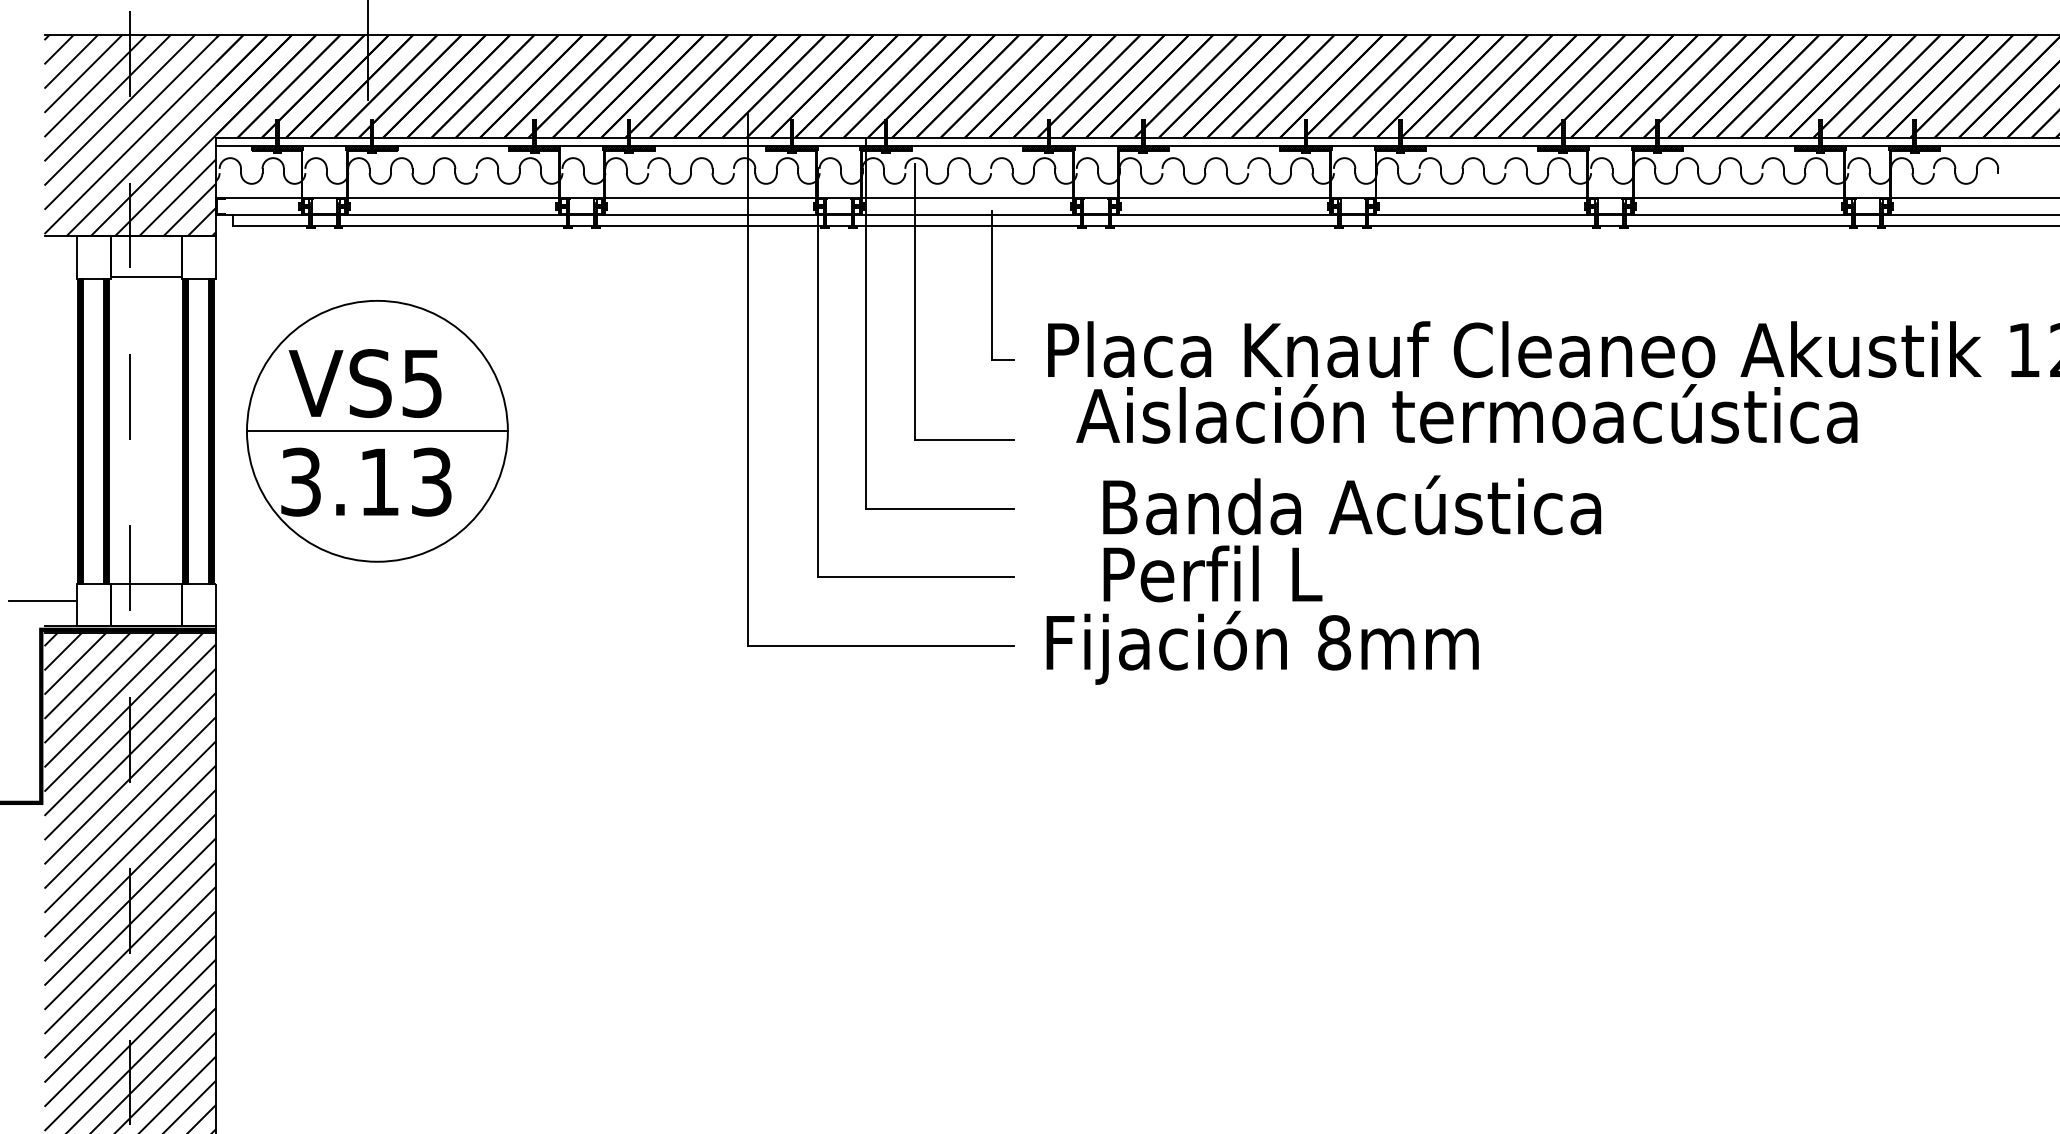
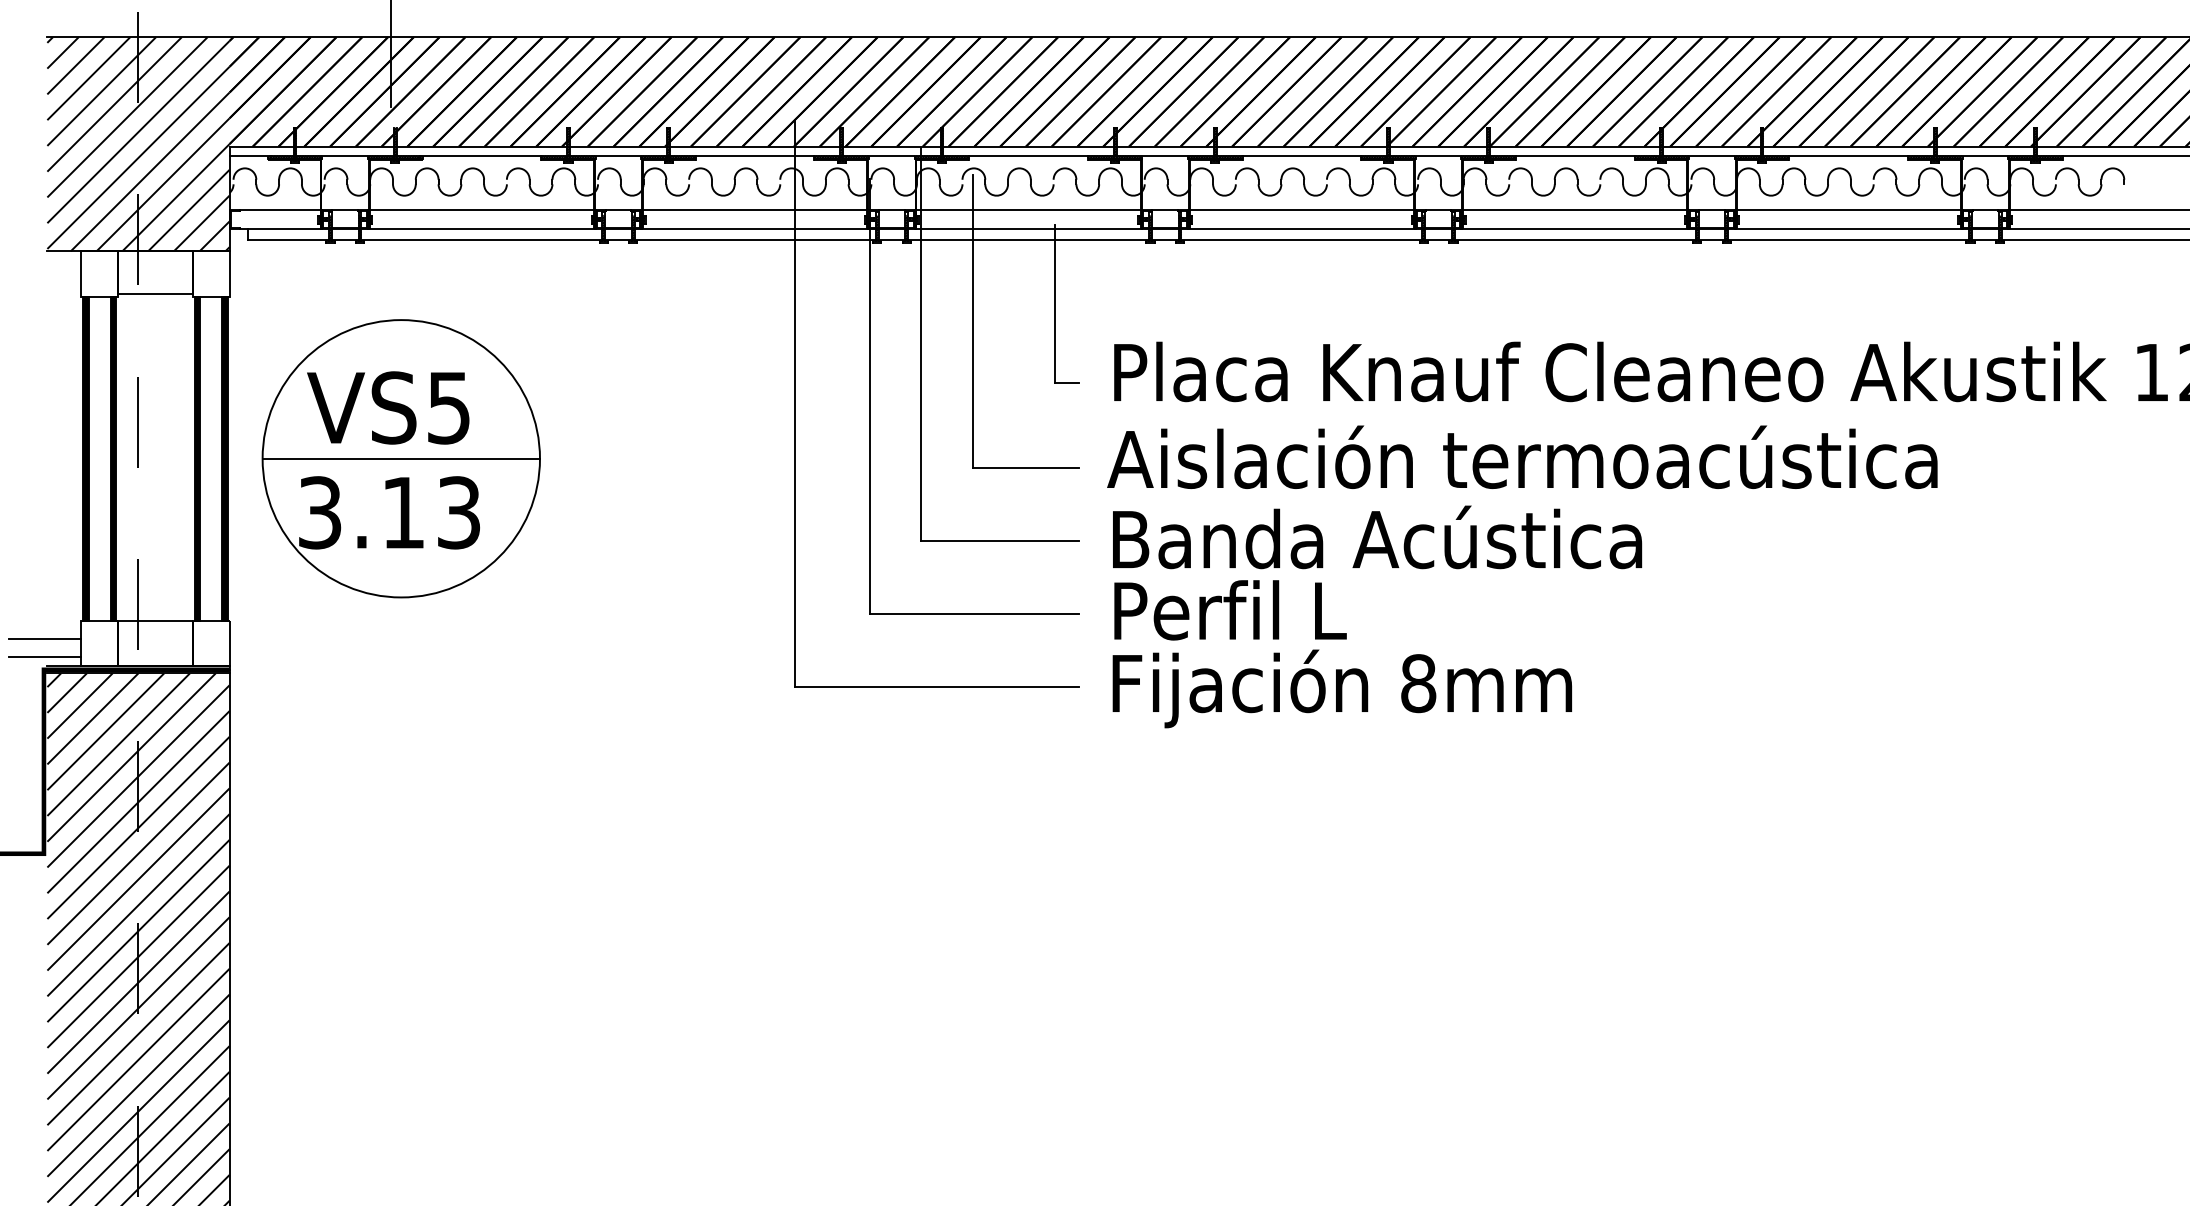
text: (1466, 413) -> (1522, 456), moved
text: (1352, 505) -> (1377, 537), moved
text: (1212, 574) -> (1230, 610), moved
line: (42, 618) -> (45, 657), added

